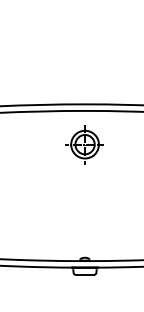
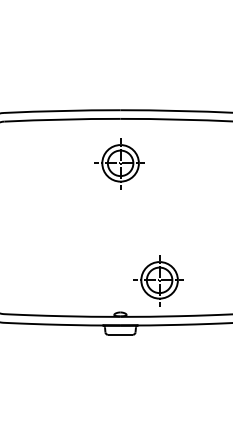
part: (113, 233) -> (158, 280), added

